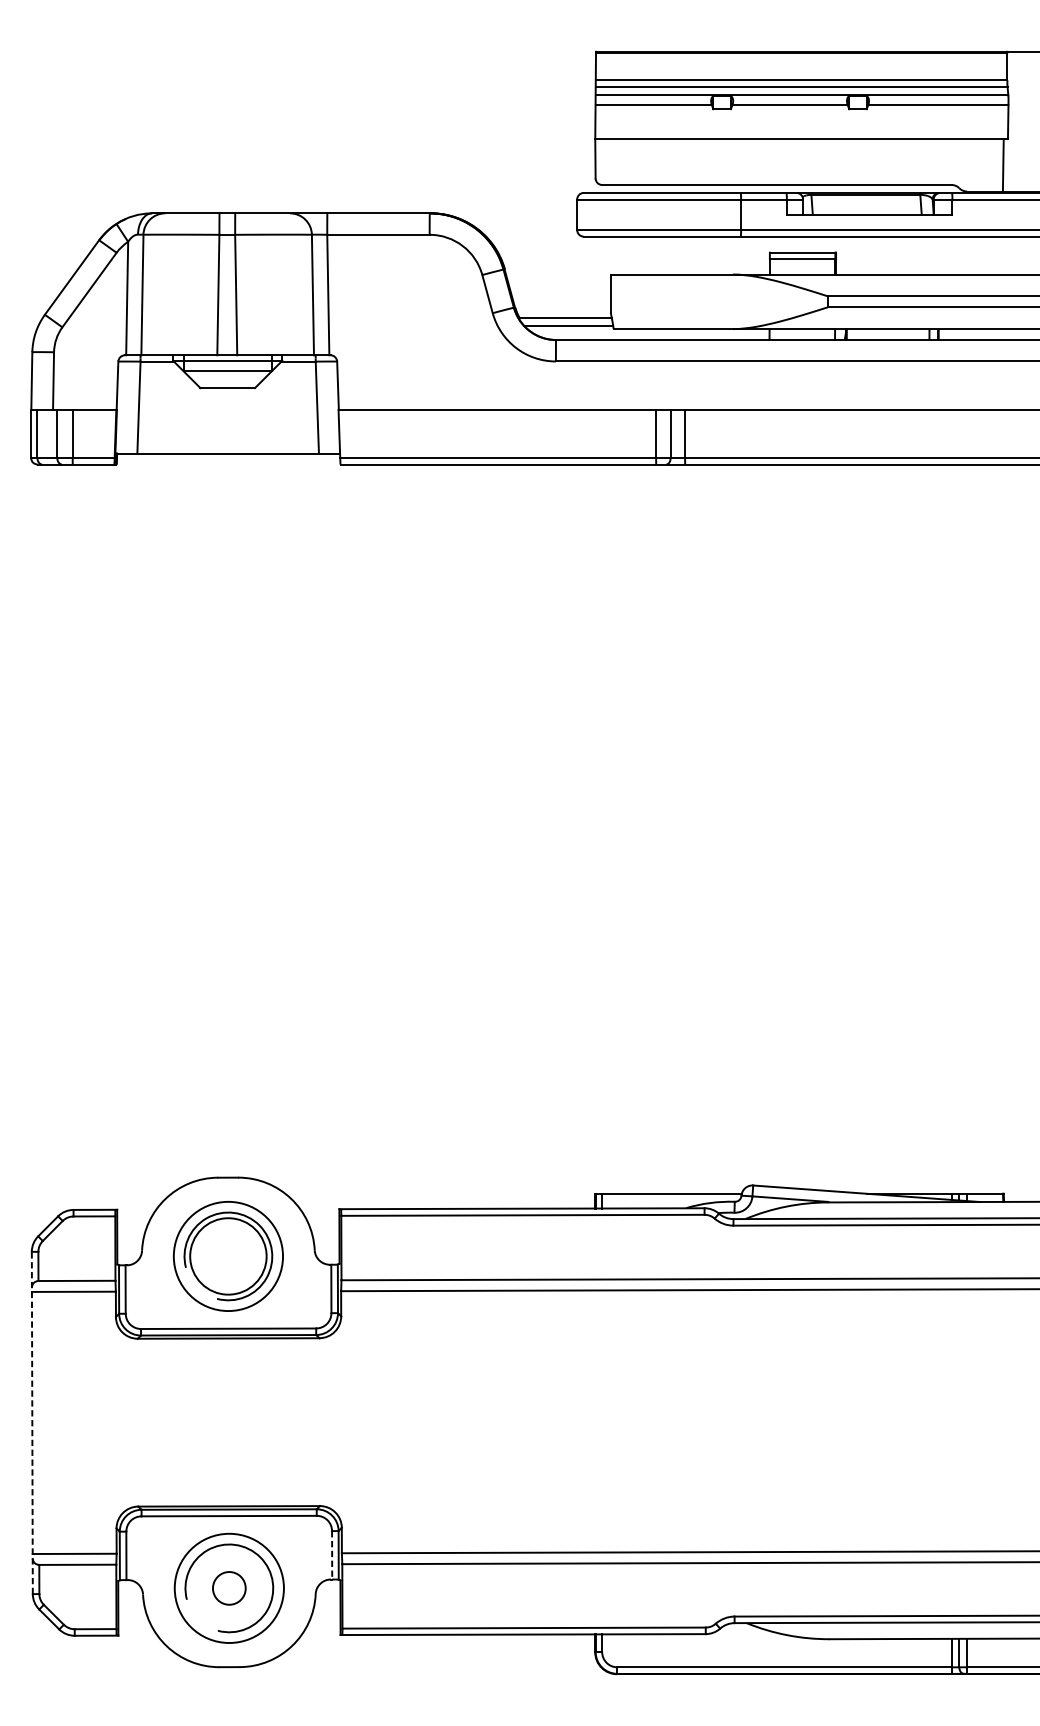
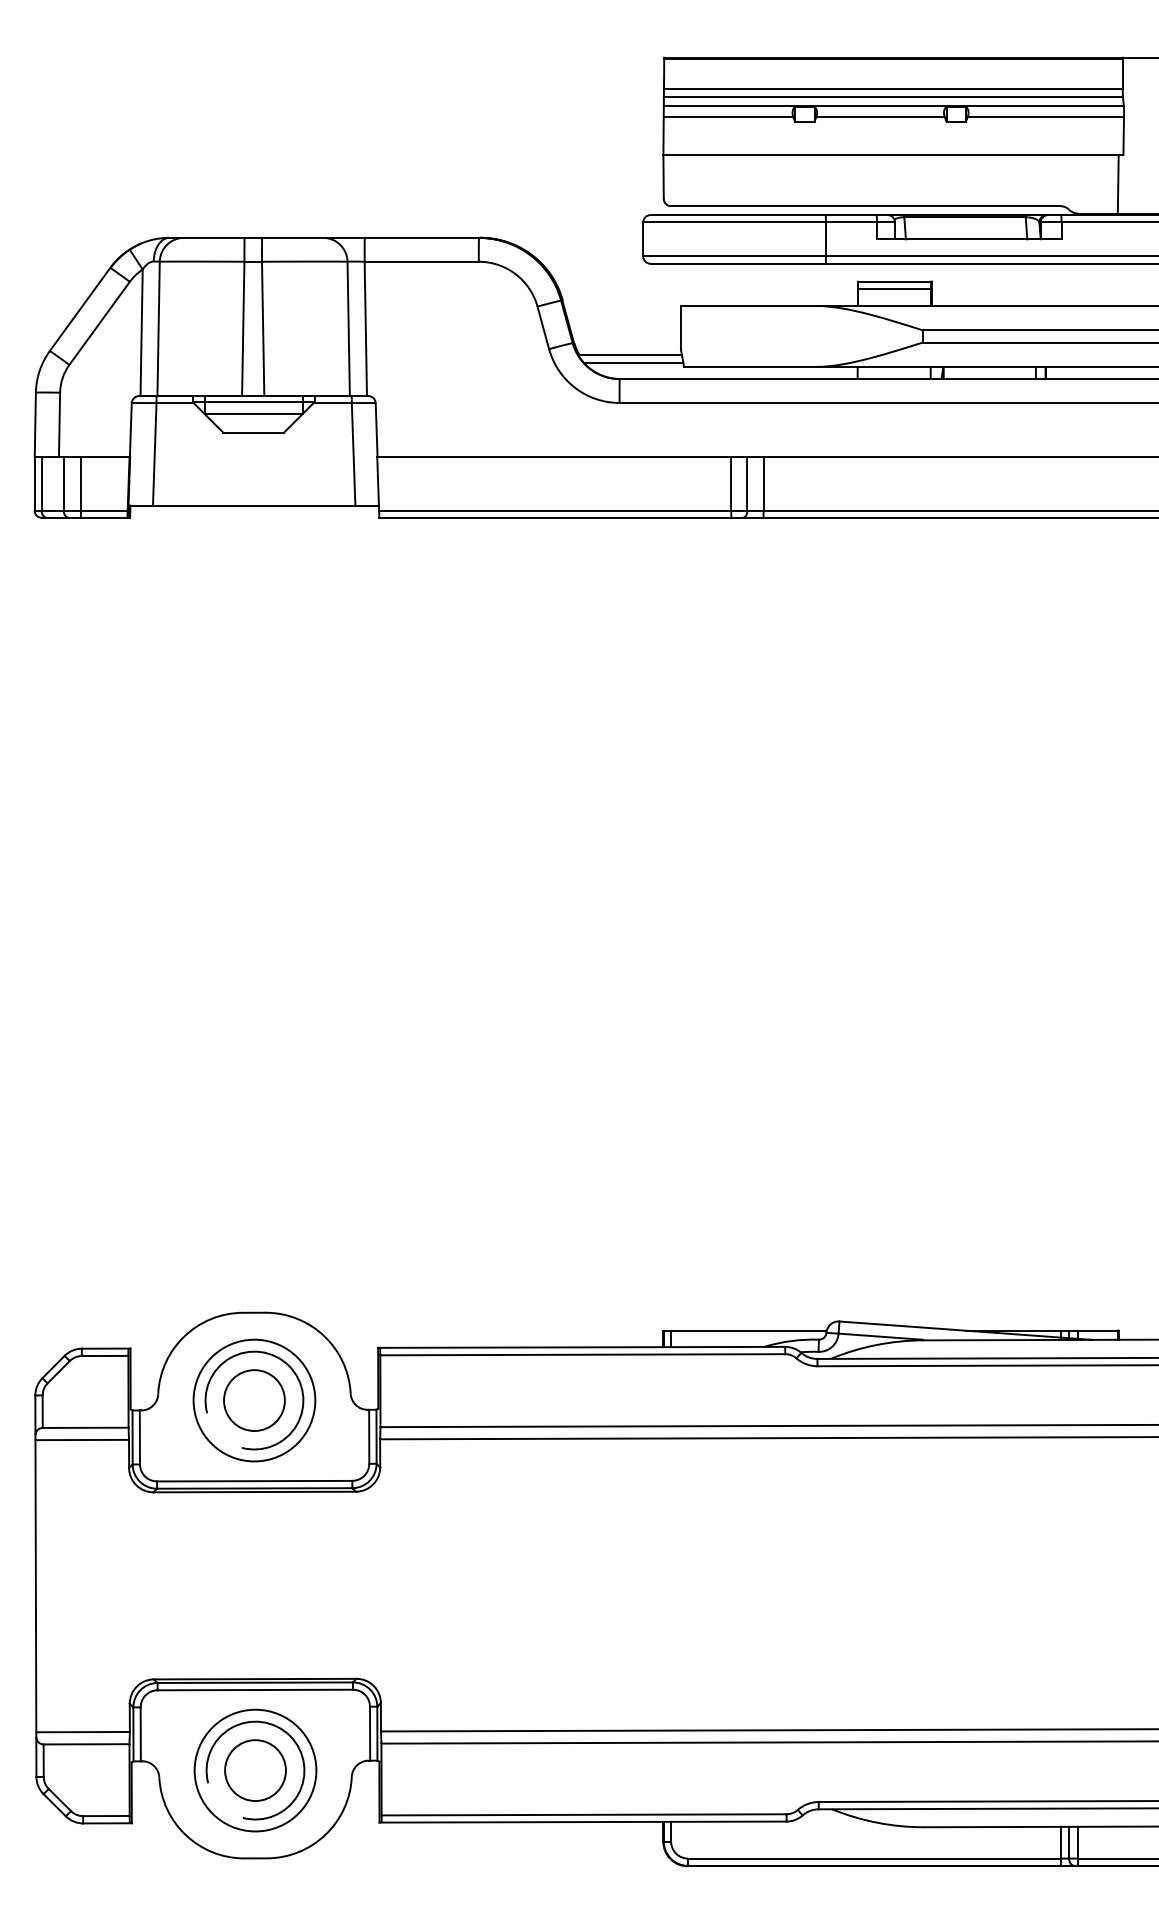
circle: (228, 1256) -> (254, 1400), size x0.71
line: (31, 1423) -> (35, 1586), dashed -> solid
line: (332, 1555) -> (370, 1733), dashed -> solid
circle: (229, 1588) -> (255, 1770), size x1.67

